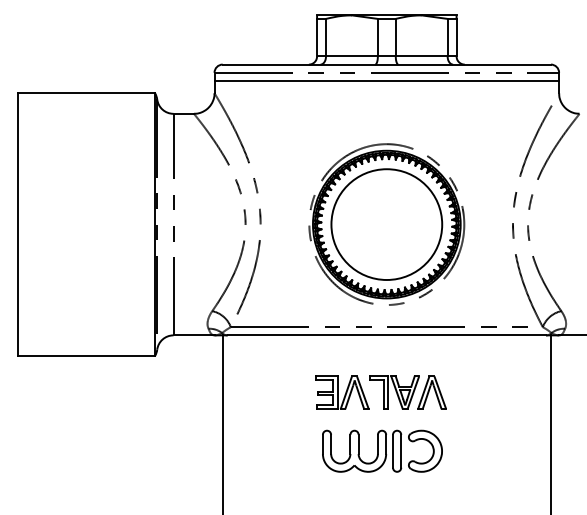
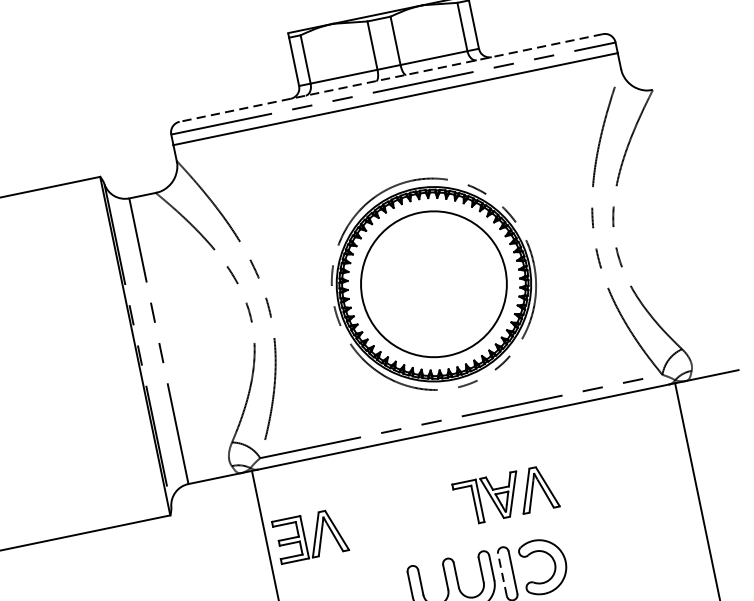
line: (386, 64) -> (390, 77), solid -> dashed
part: (342, 392) -> (310, 535), moved
line: (393, 450) -> (502, 573), solid -> dashed

